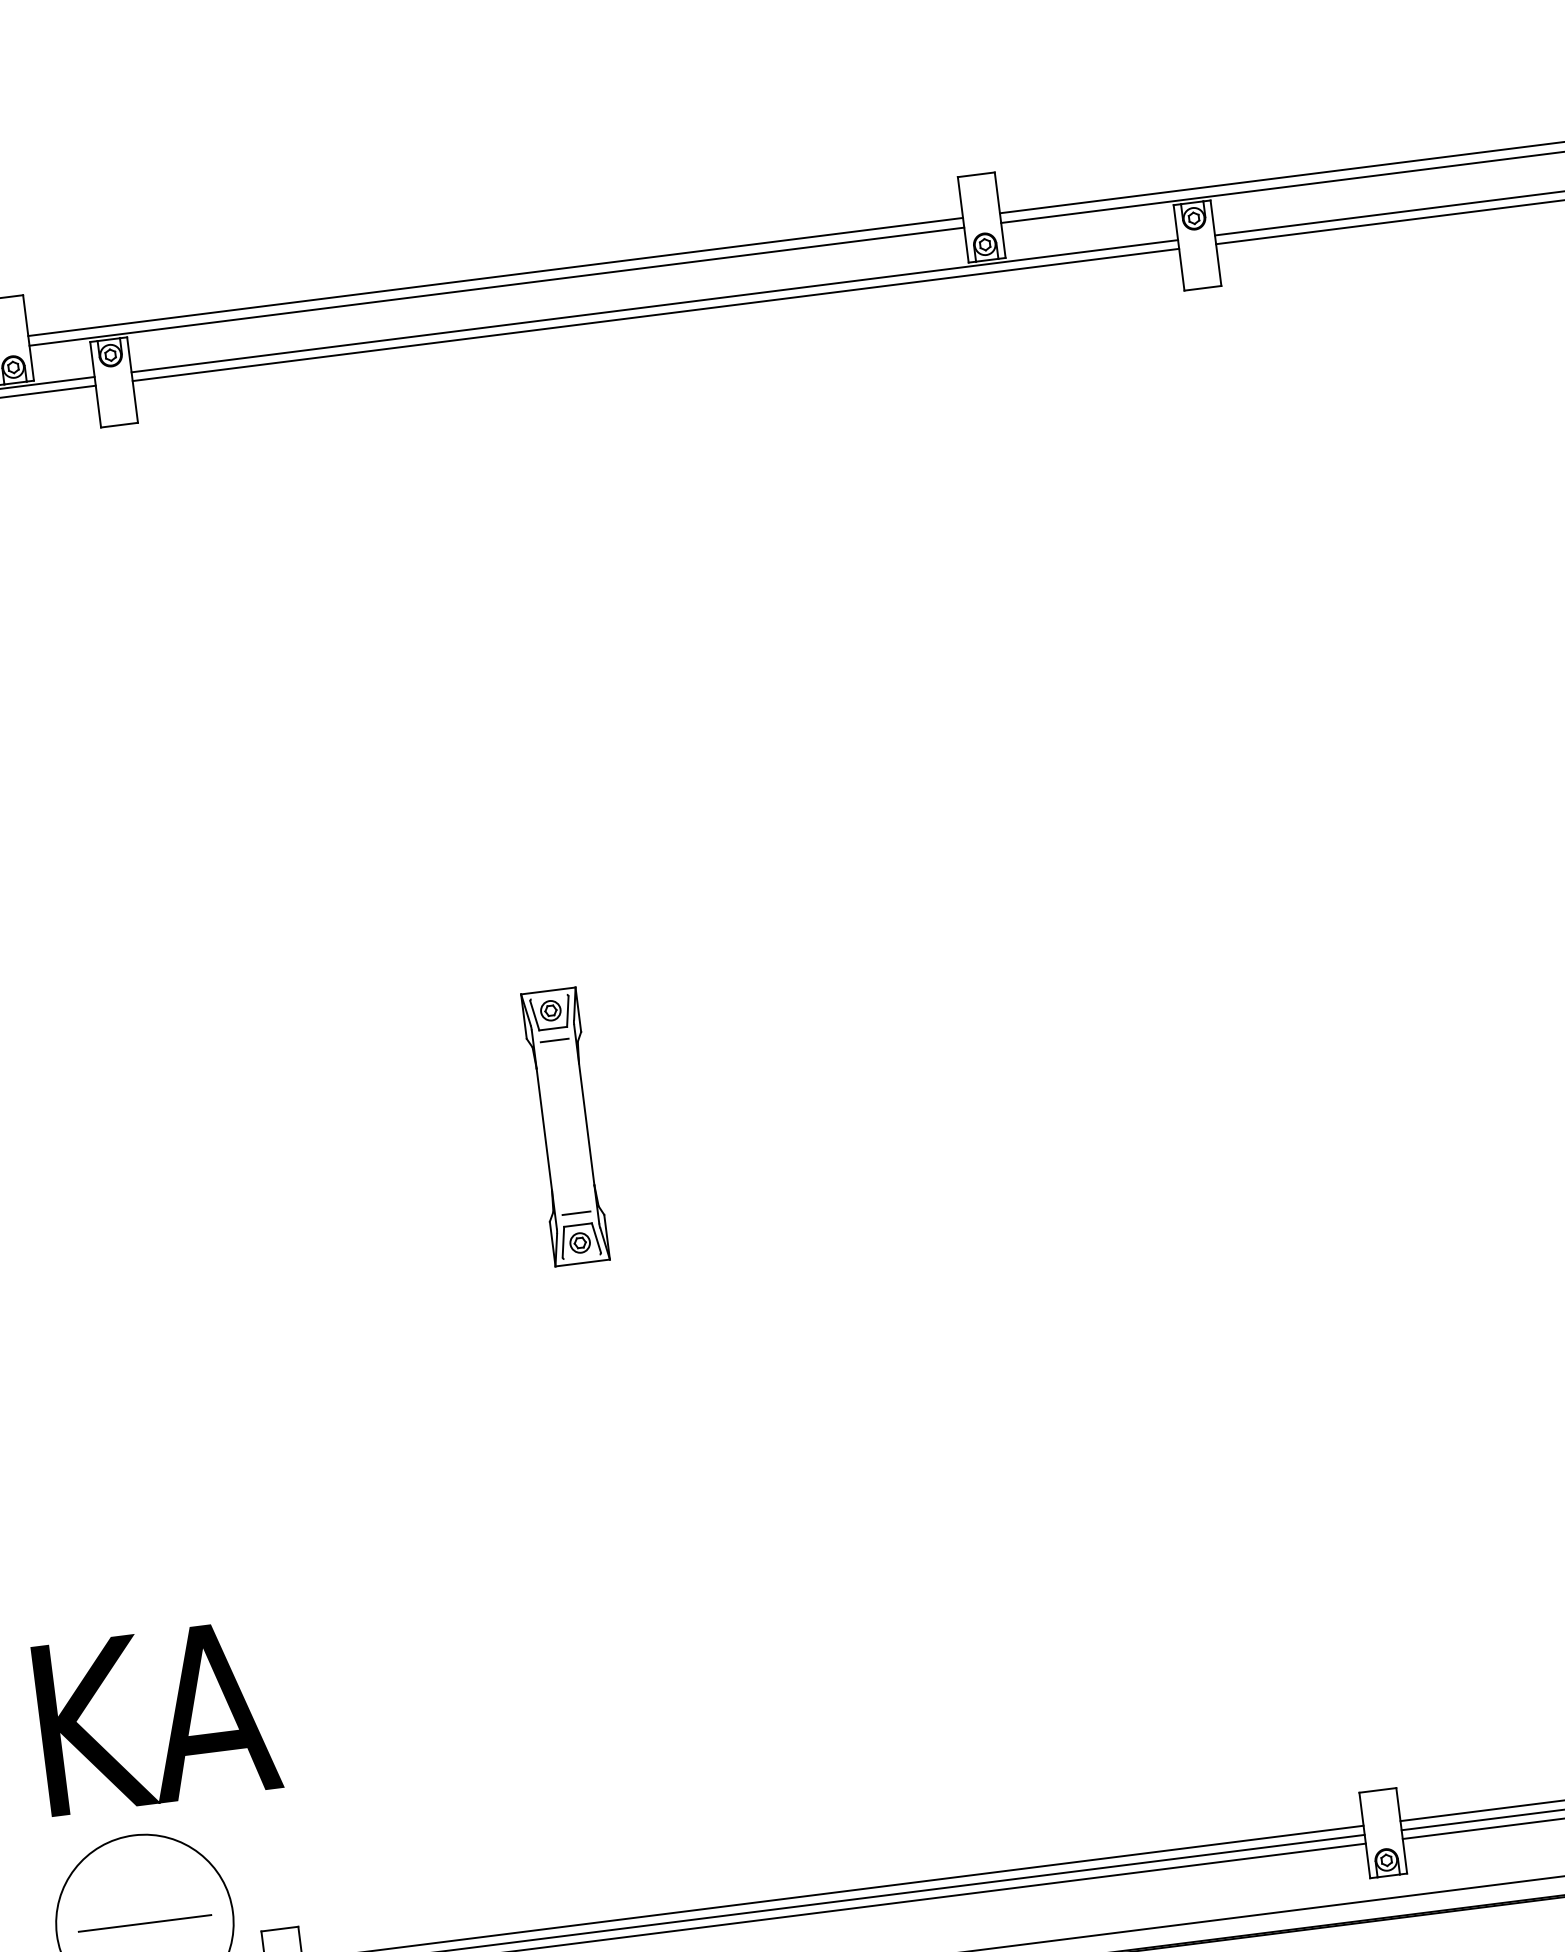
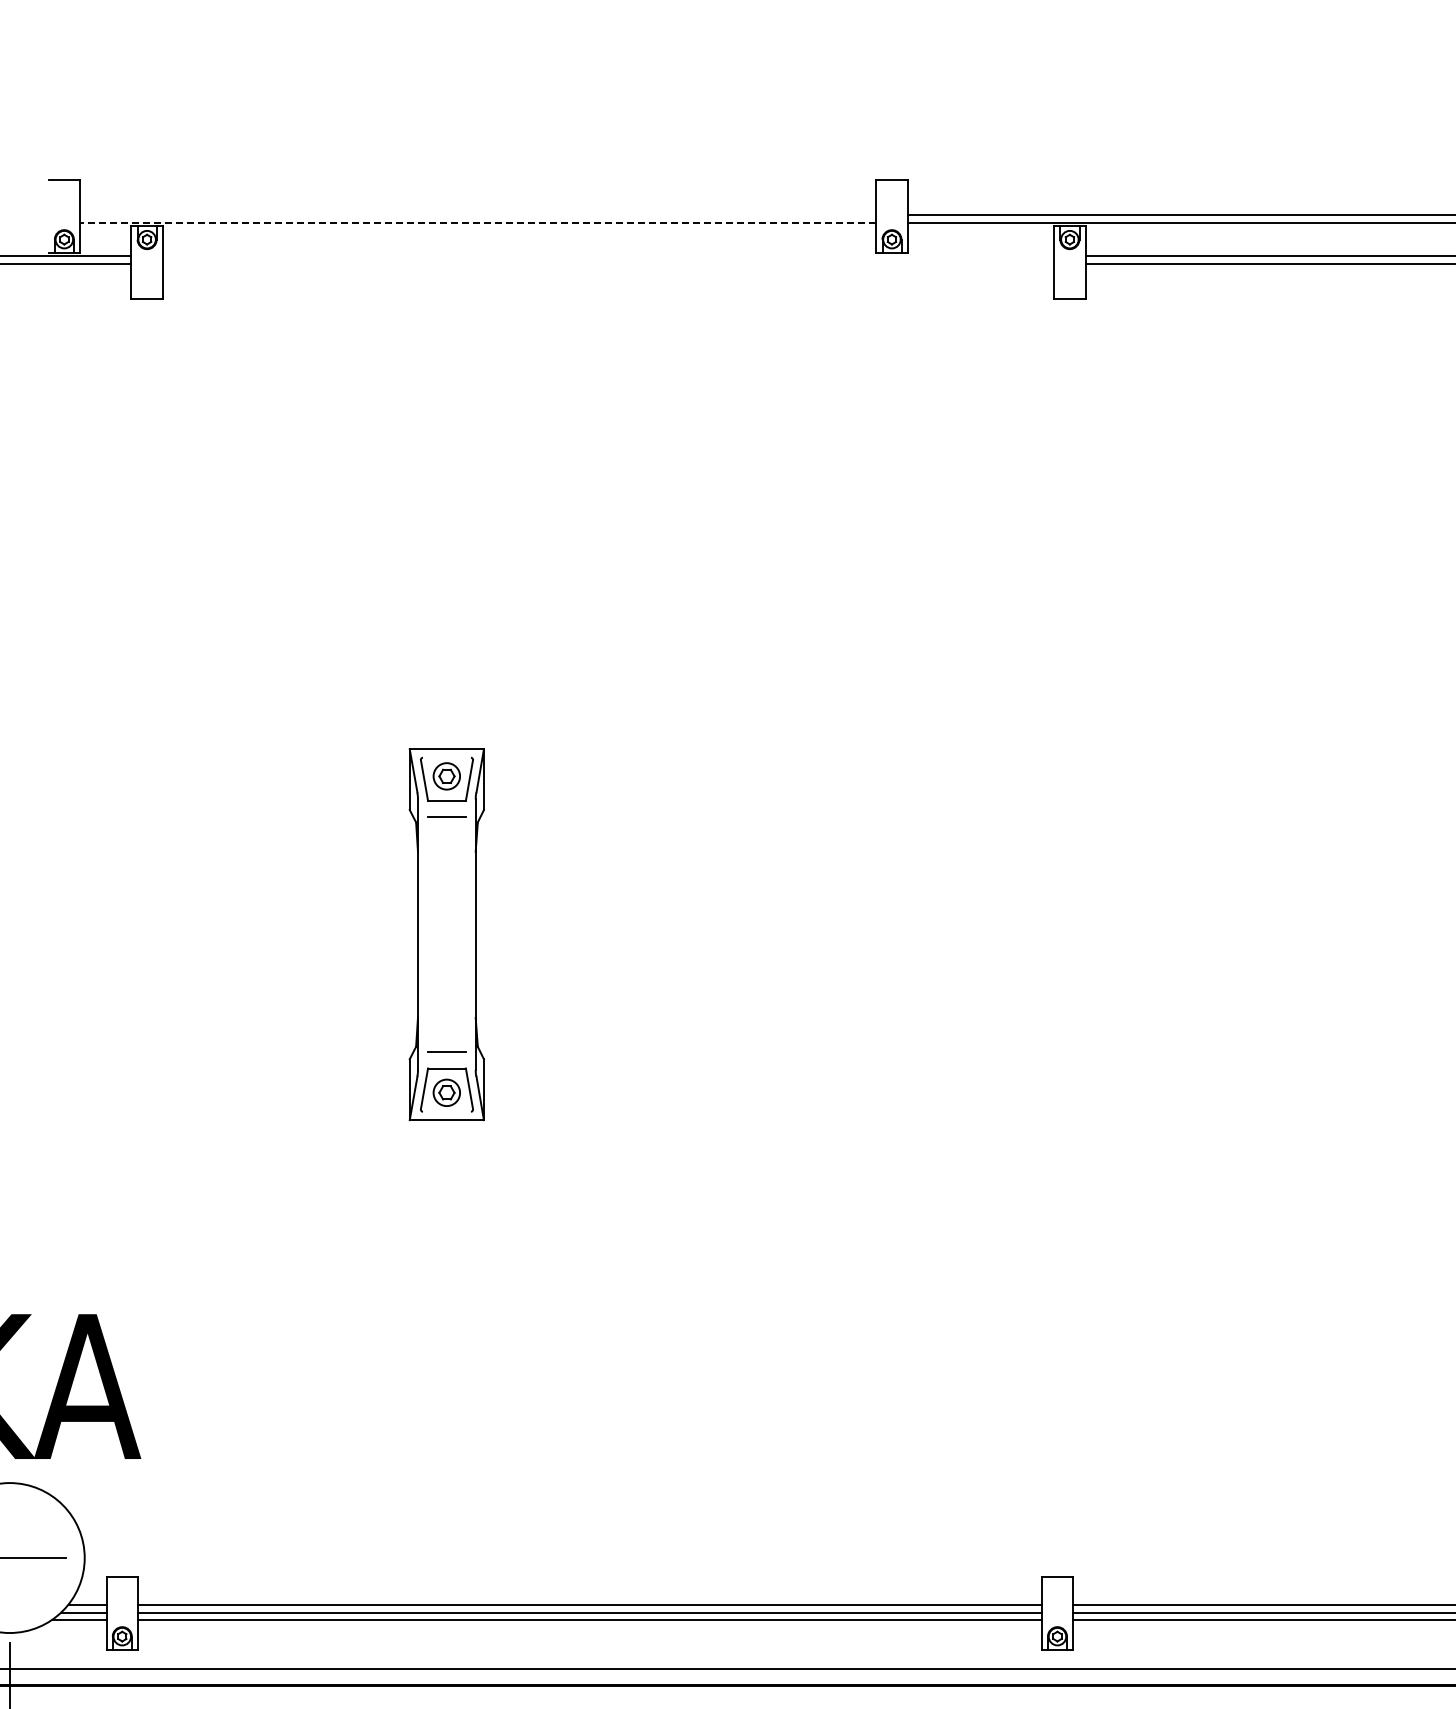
line: (496, 276) -> (478, 214), removed
line: (496, 287) -> (477, 223), solid -> dashed
line: (654, 306) -> (608, 256), removed
line: (655, 314) -> (608, 263), removed
part: (565, 1126) -> (446, 934), size x1.6

